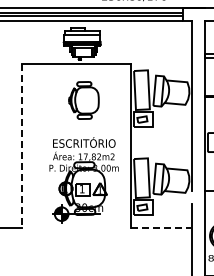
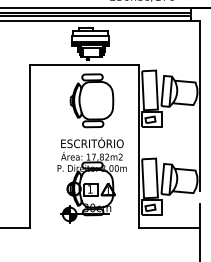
part: (83, 100) -> (91, 100), size x1.43
line: (21, 146) -> (29, 146), dashed -> solid
line: (161, 227) -> (169, 227), dashed -> solid

